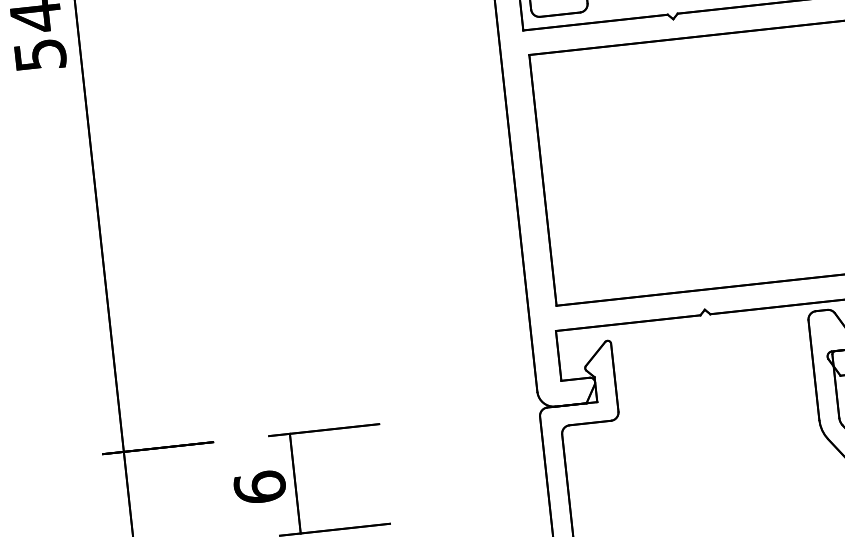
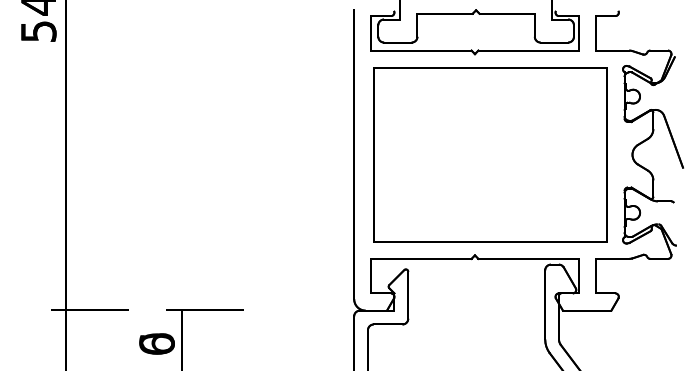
text: (259, 486) -> (156, 343), 6 -> 0

